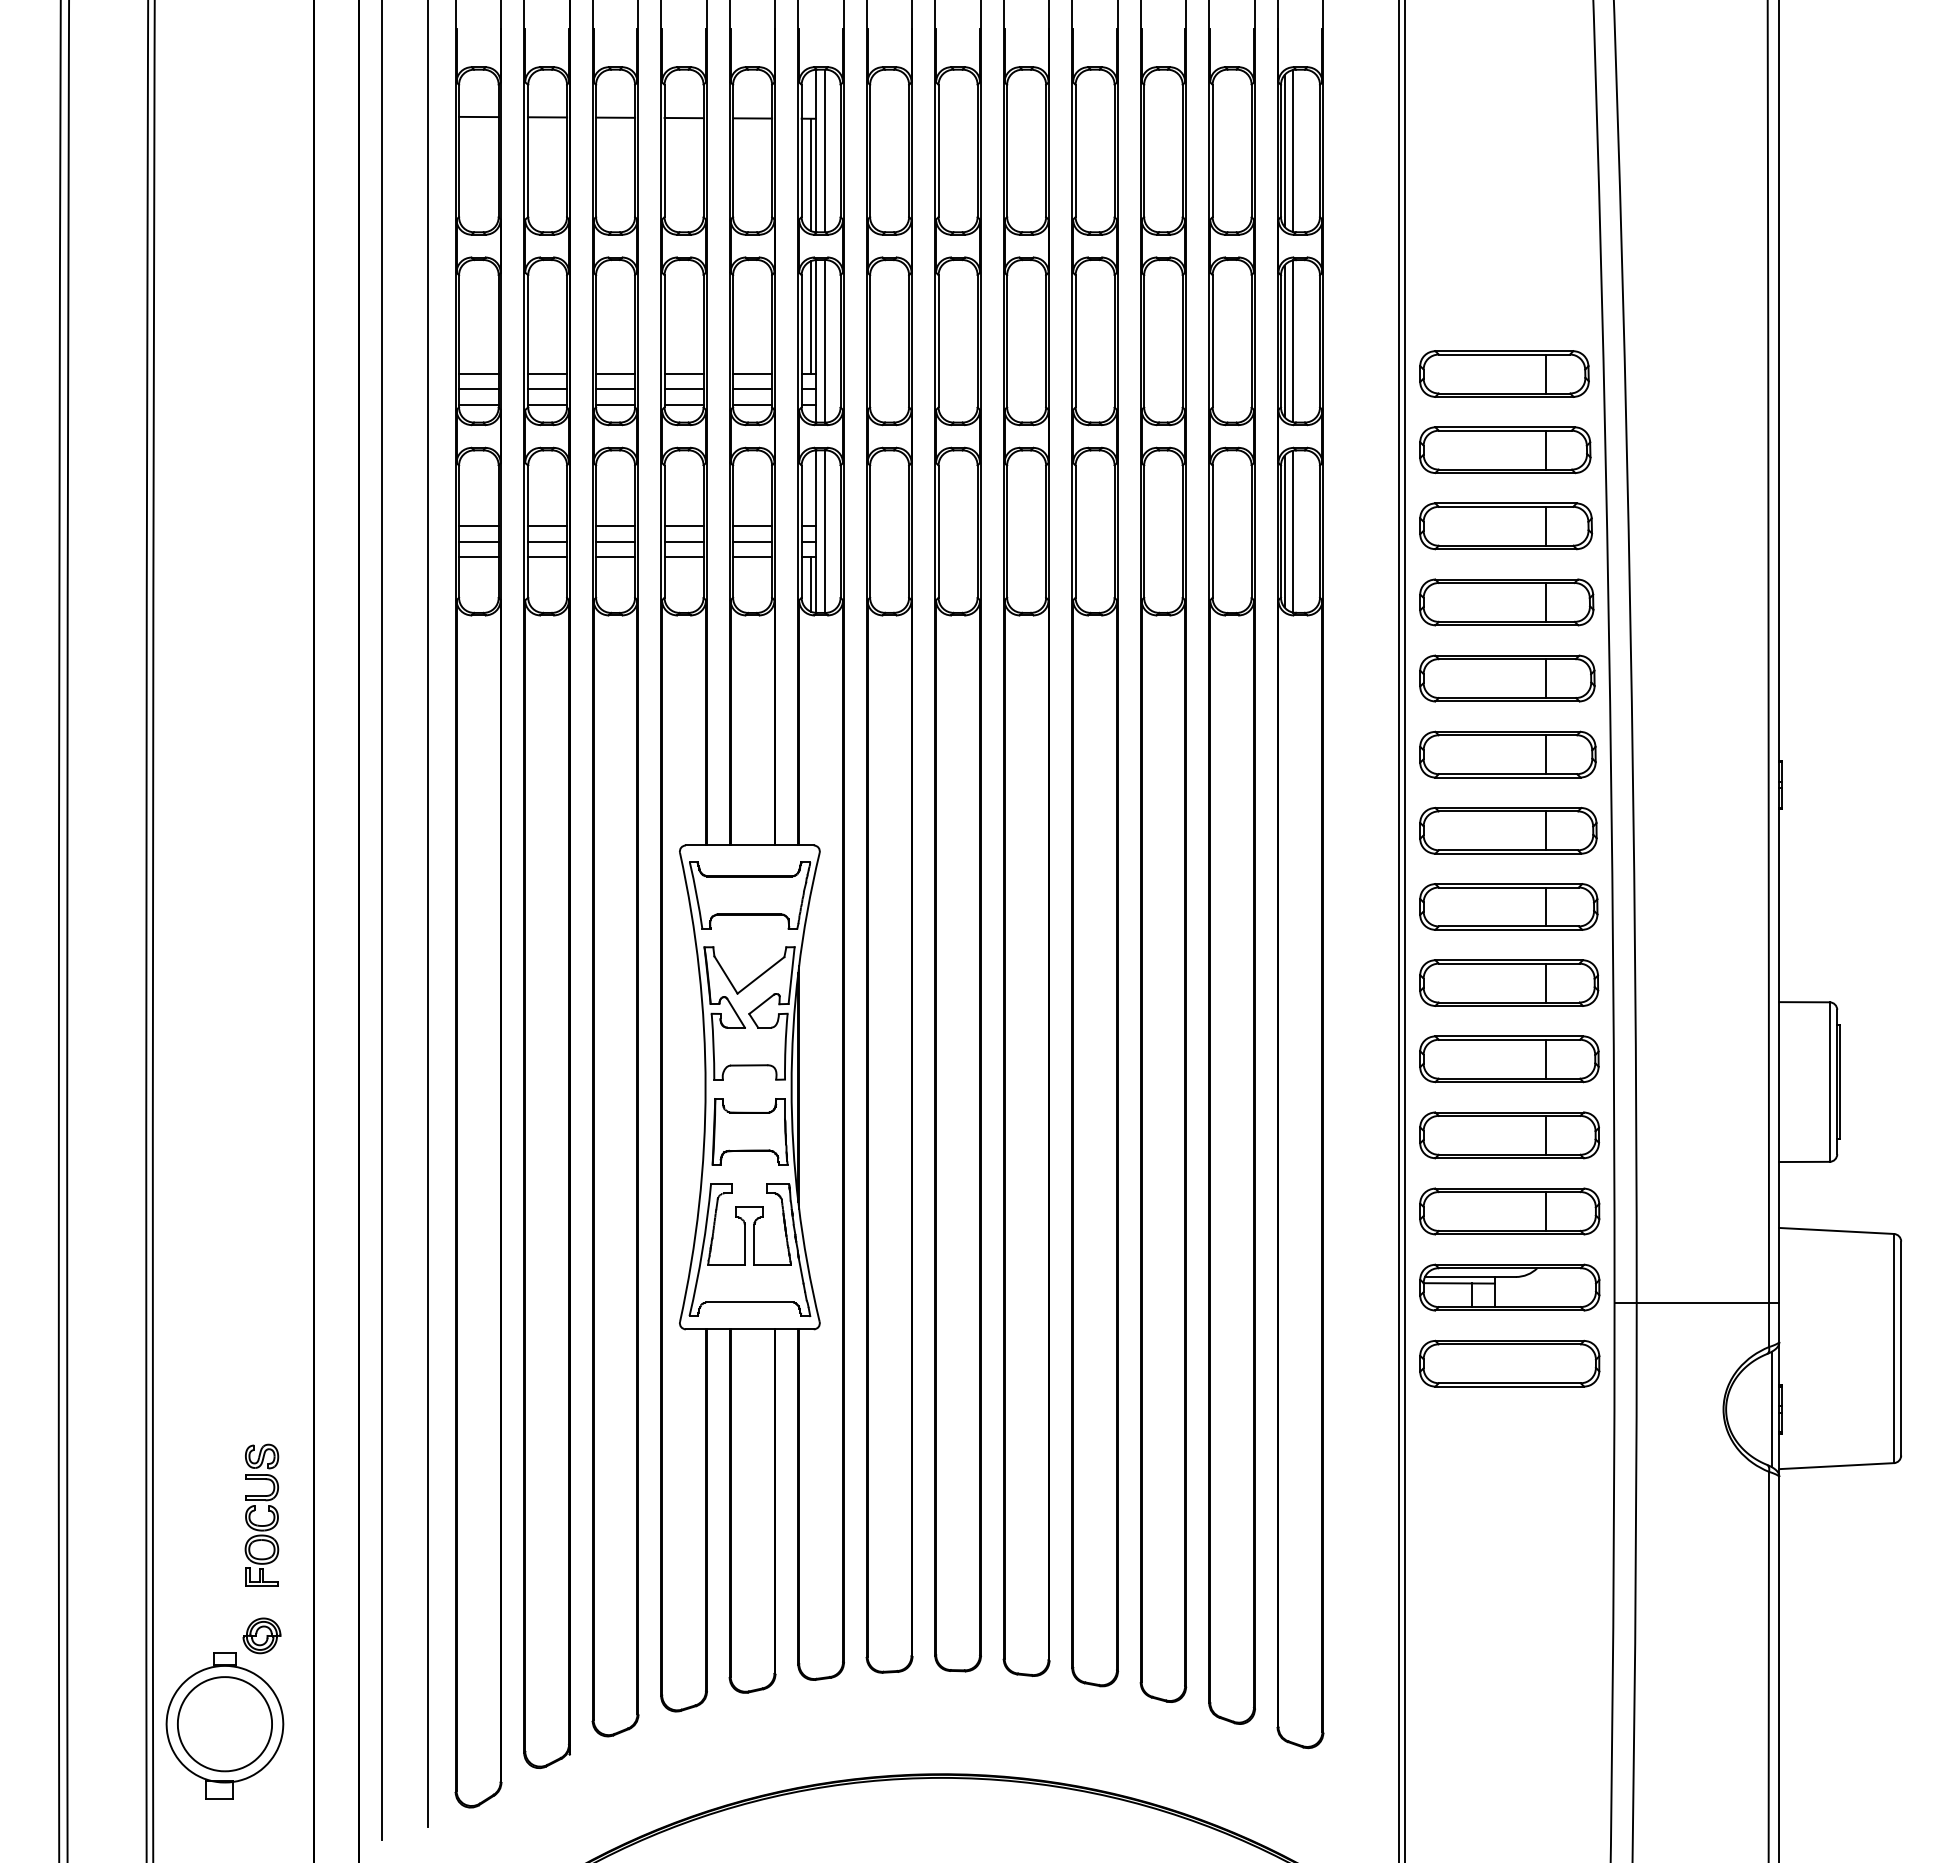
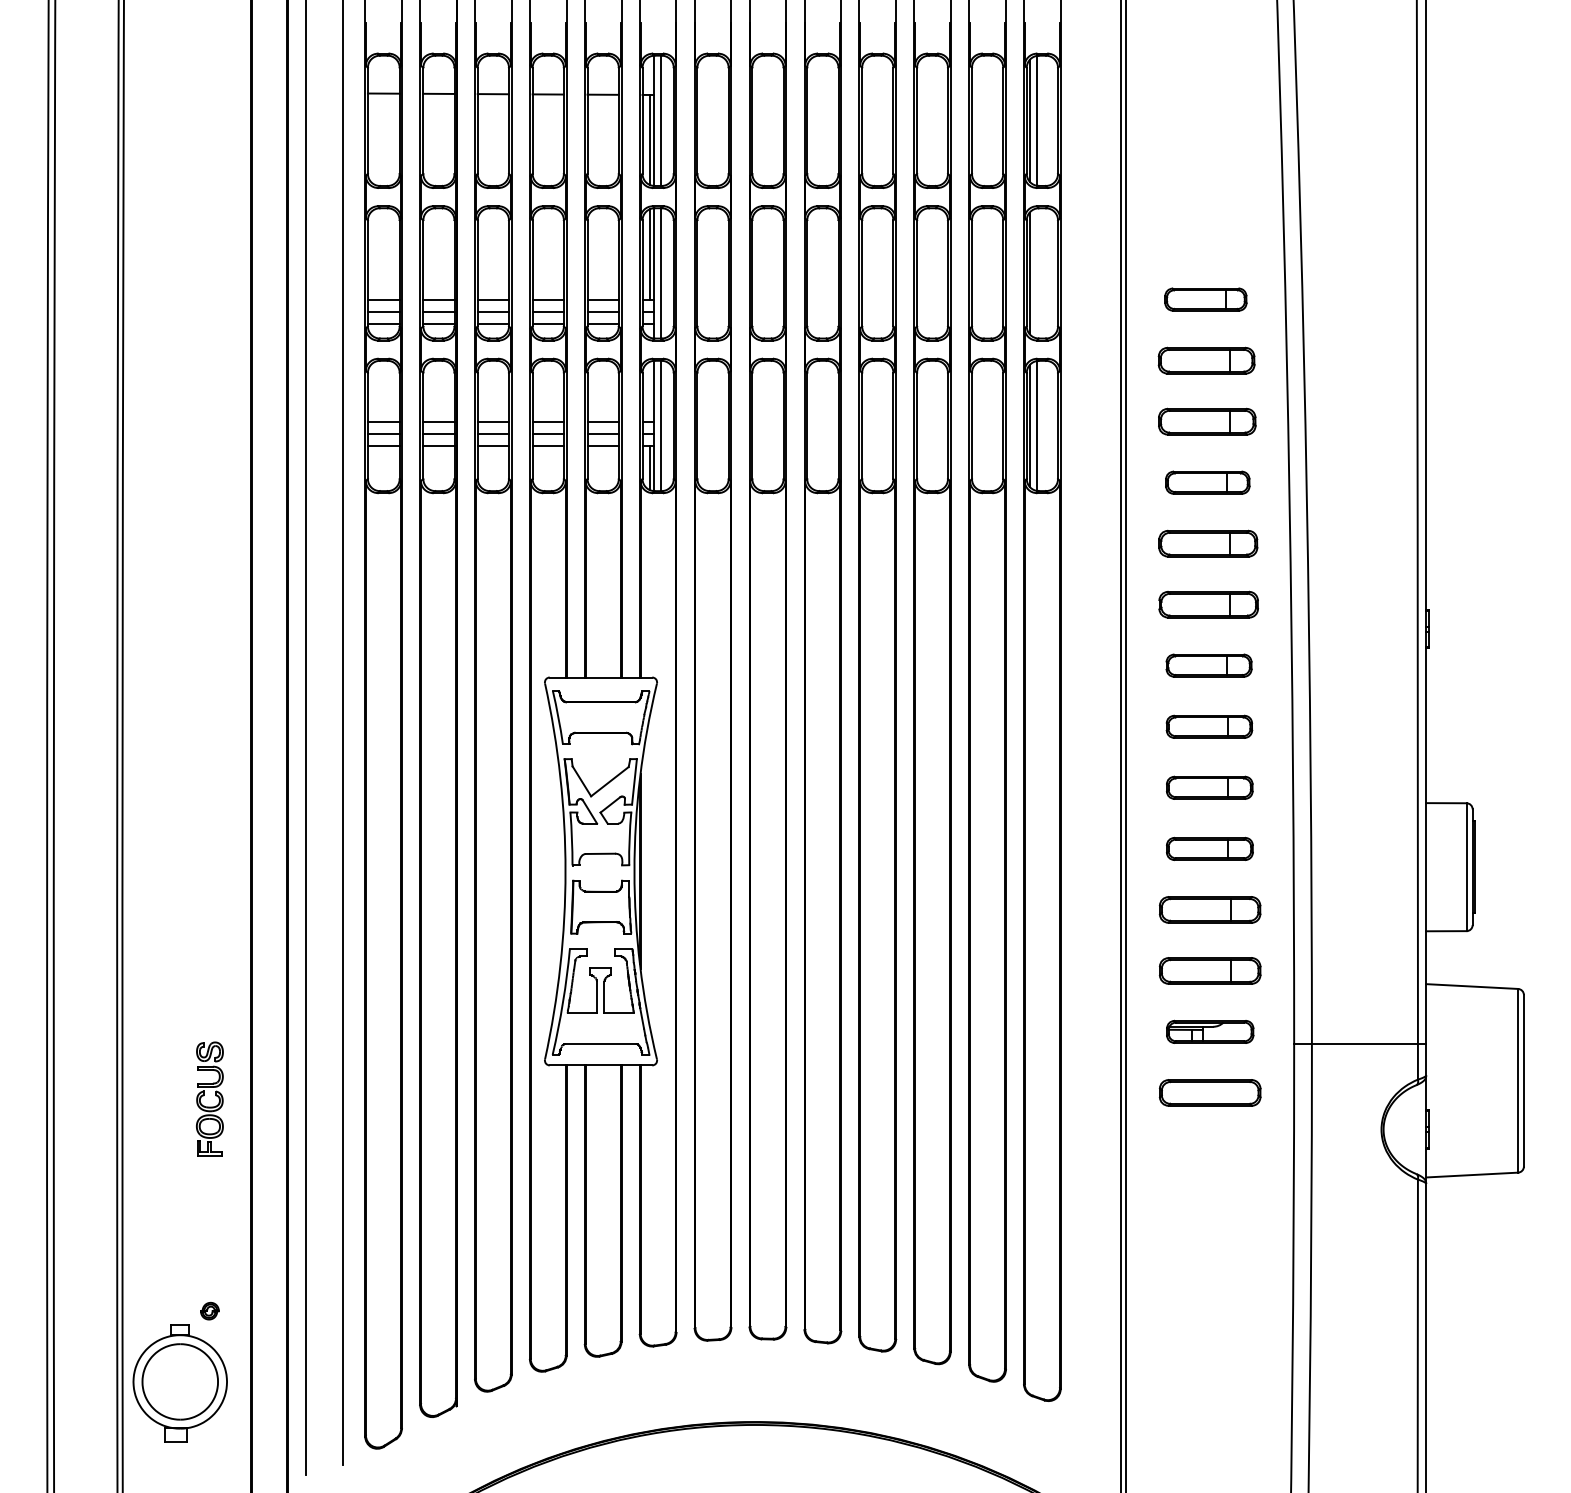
line: (1293, 341) -> (1036, 273), removed
part: (1504, 373) -> (1205, 299), size x0.6
part: (1505, 450) -> (1206, 360), size x0.7
part: (1506, 526) -> (1207, 421), size x0.7
part: (1506, 602) -> (1207, 482), size x0.6
part: (1507, 678) -> (1208, 543), size x0.7
part: (1507, 754) -> (1208, 604), size x0.7
part: (1508, 830) -> (1209, 665), size x0.6
part: (1508, 906) -> (1209, 726), size x0.6
part: (1509, 982) -> (1209, 787), size x0.6
part: (1509, 1059) -> (1209, 849), size x0.6
part: (1509, 1135) -> (1209, 910), size x0.7
part: (1509, 1211) -> (1209, 970), size x0.7
part: (1509, 1287) -> (1209, 1031), size x0.6
part: (1509, 1363) -> (1209, 1092), size x0.7
line: (1771, 1409) -> (1419, 1129), removed
part: (255, 1510) -> (204, 1095), moved
part: (261, 1635) -> (209, 1310), size x0.6

